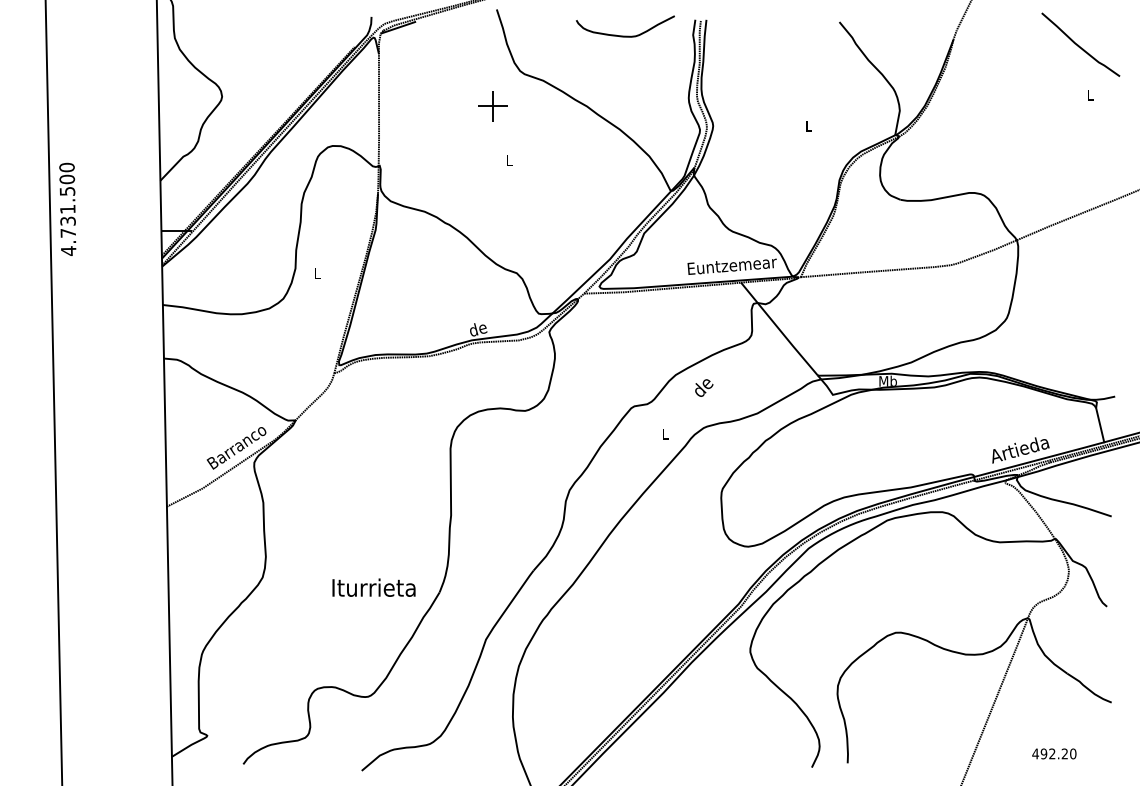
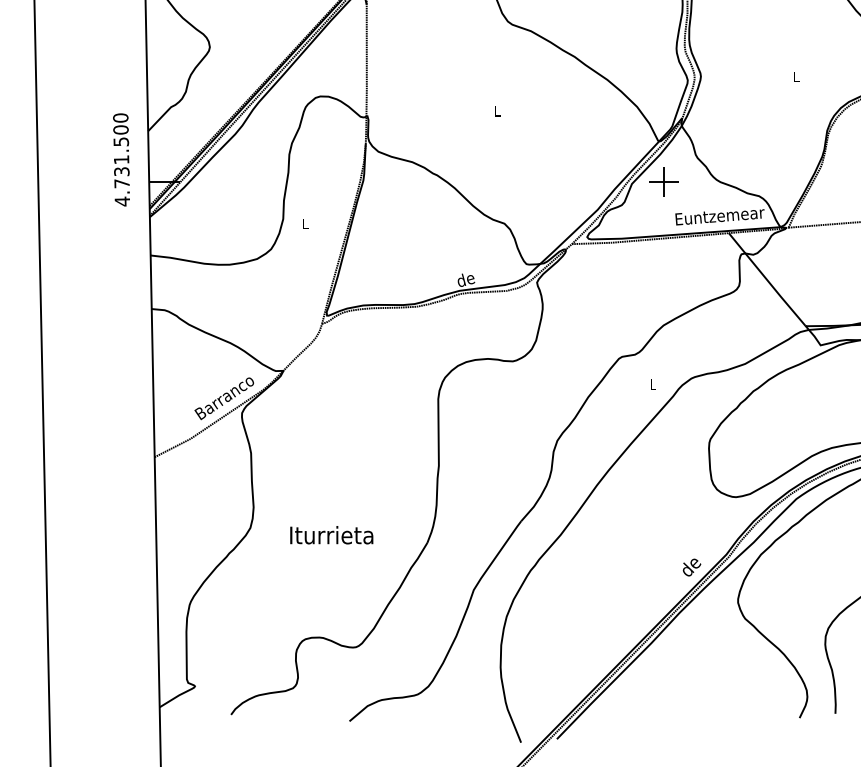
part: (492, 106) -> (663, 181), moved
text: (67, 208) -> (121, 158), moved
text: (704, 387) -> (692, 566), moved
text: (373, 587) -> (331, 534), moved

